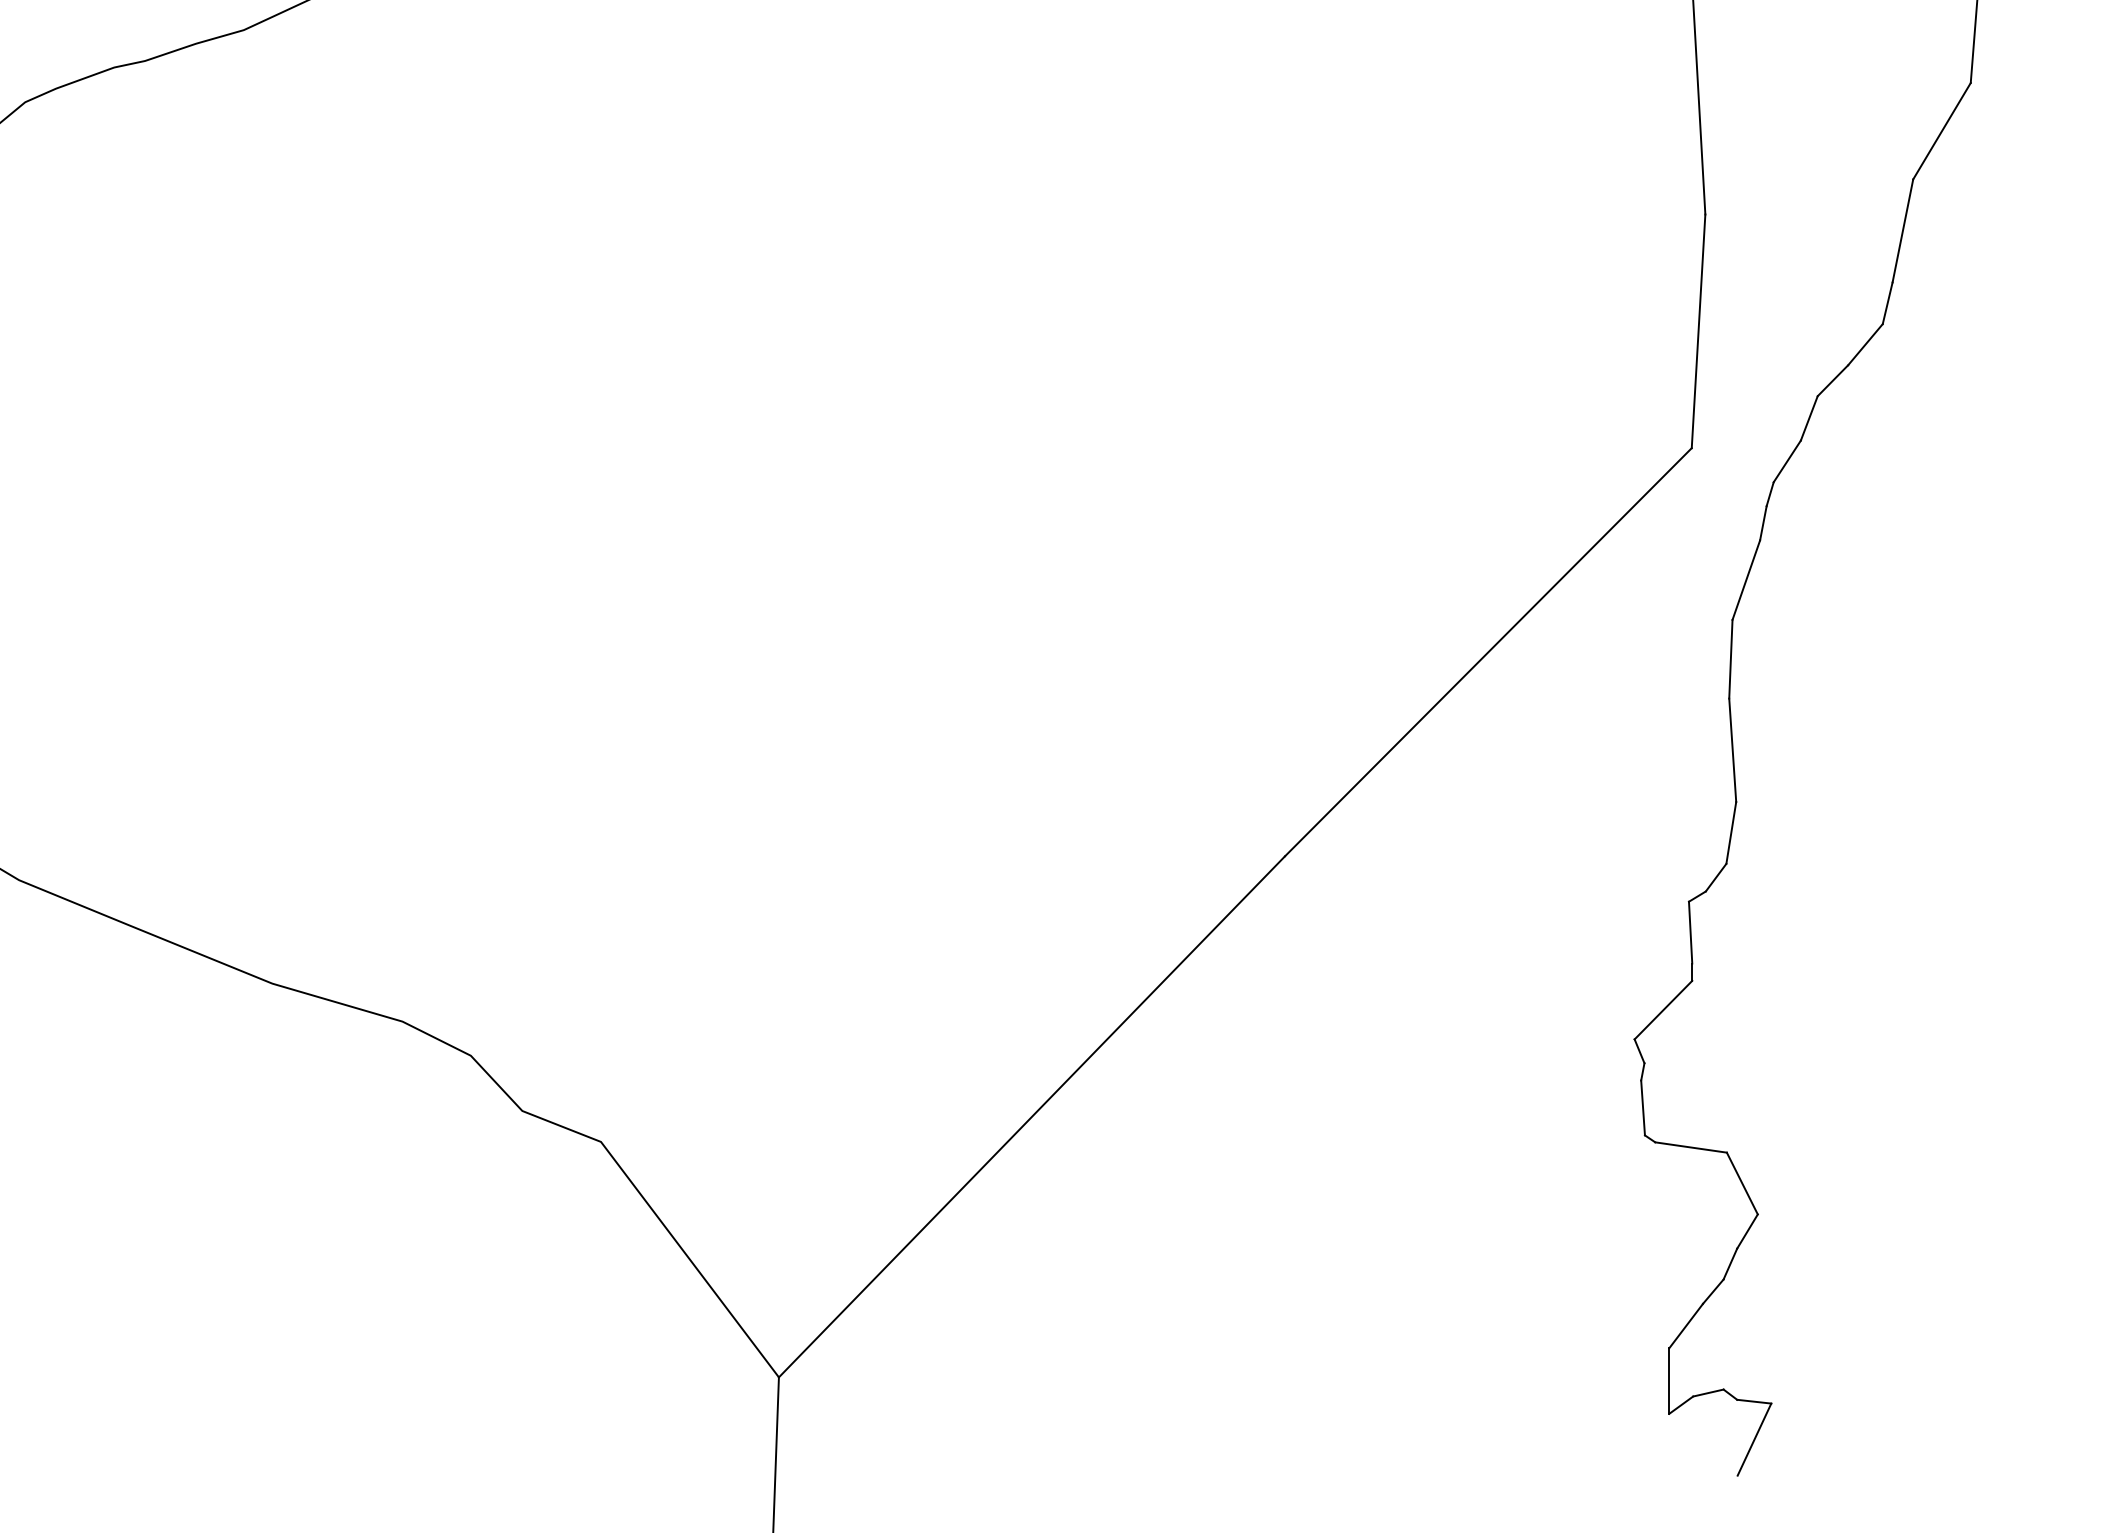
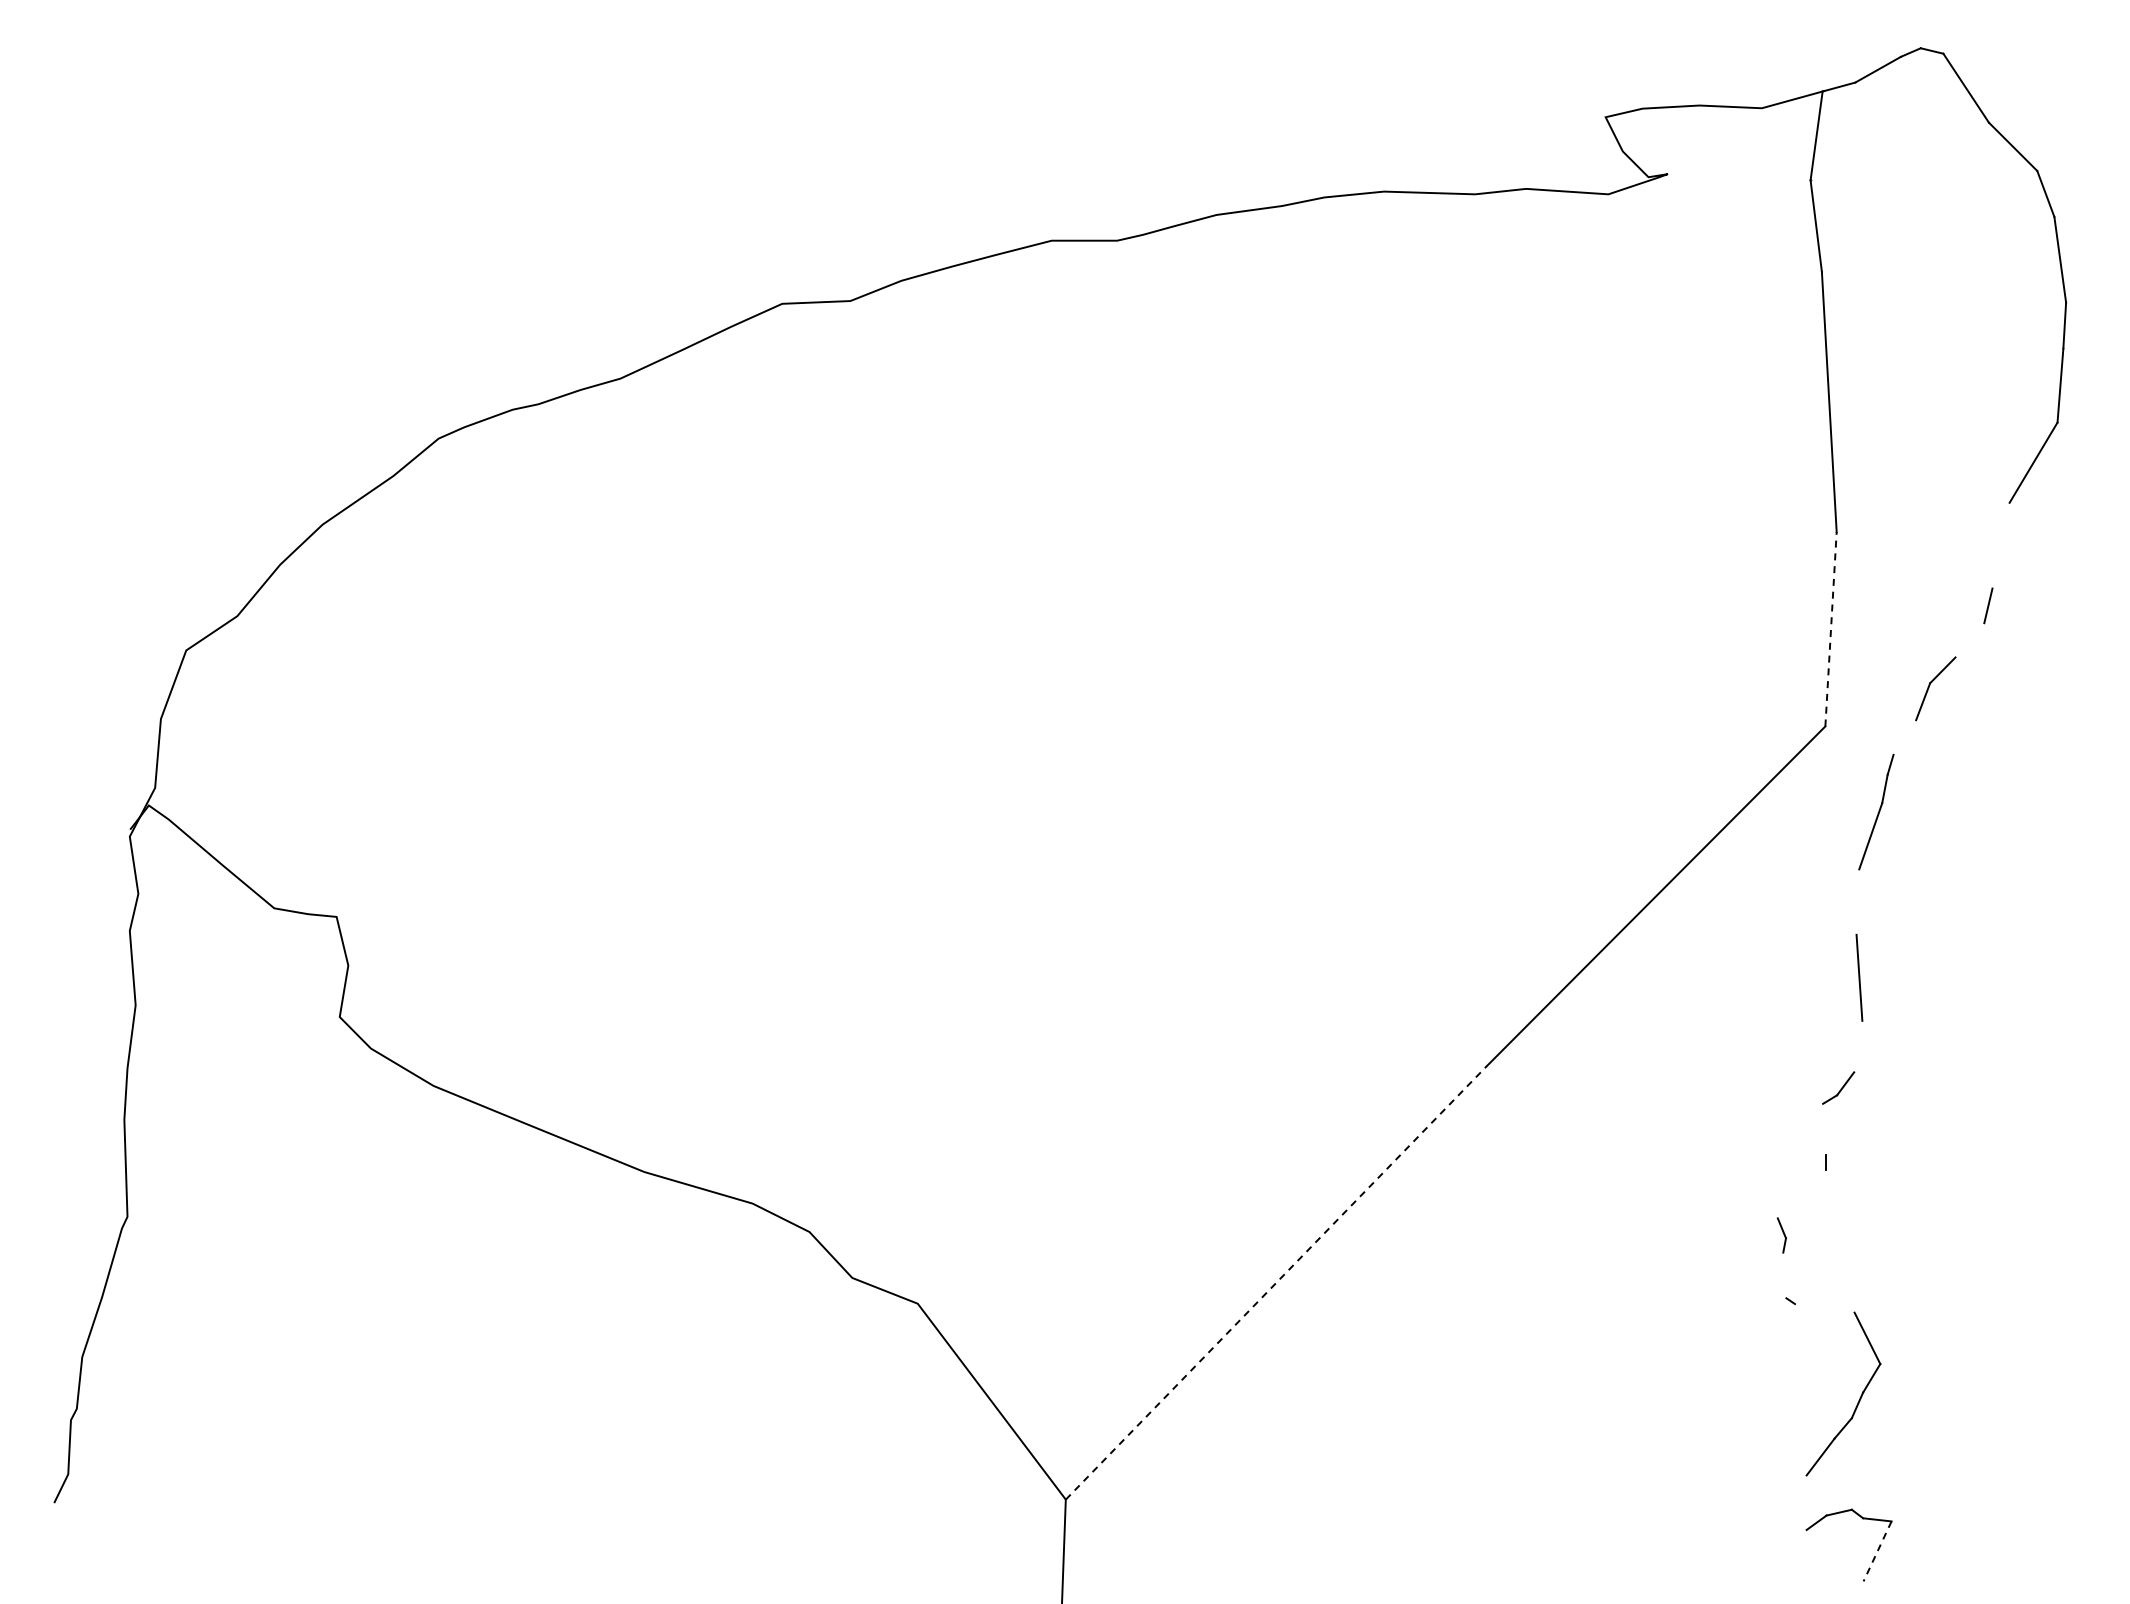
line: (1902, 230) -> (2000, 545), removed
line: (1699, 330) -> (1831, 628), solid -> dashed
line: (1864, 344) -> (1969, 640), removed
line: (1786, 461) -> (1904, 737), removed
line: (1730, 658) -> (1857, 901), removed
line: (1731, 832) -> (1858, 1046), removed
line: (1690, 932) -> (1824, 1129), removed
line: (1663, 1009) -> (1801, 1193), removed
line: (1642, 1108) -> (1784, 1275), removed
line: (1032, 1116) -> (1276, 1282), solid -> dashed
line: (1690, 1147) -> (1824, 1308), removed
line: (1669, 1380) -> (1806, 1502), removed
line: (1754, 1439) -> (1877, 1551), solid -> dashed

